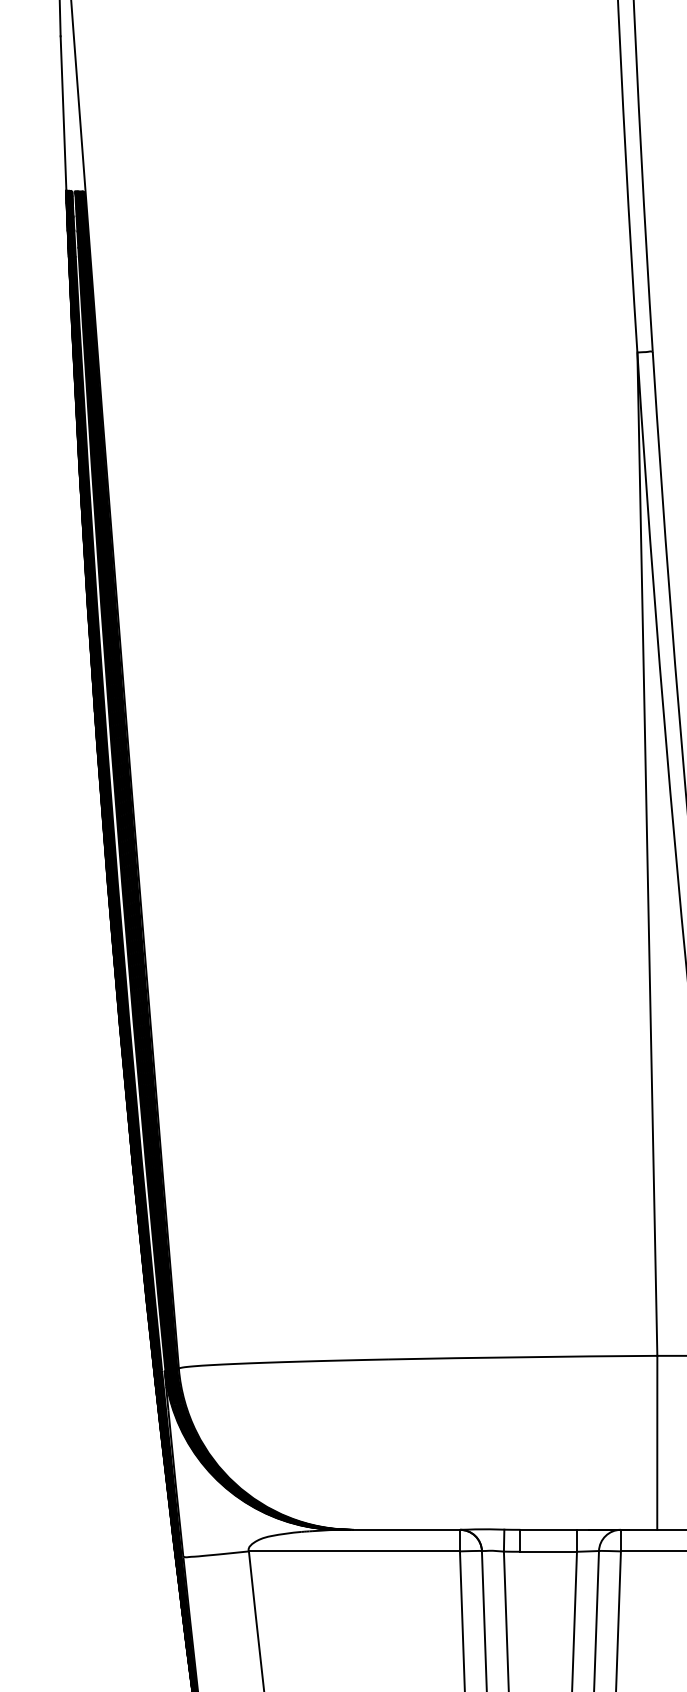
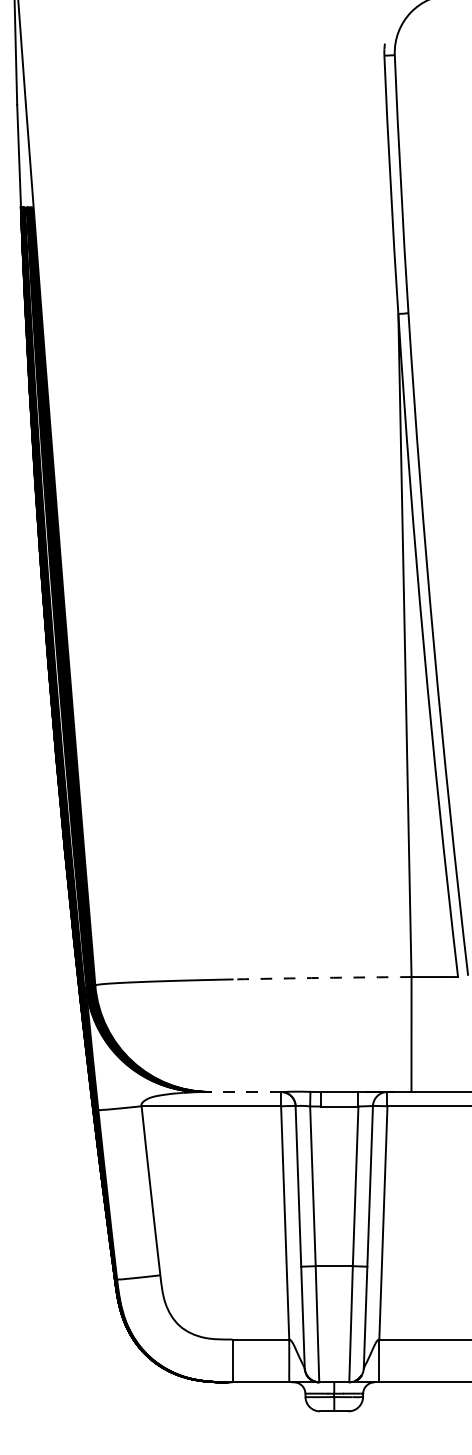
arc: (522, 1356) -> (322, 977), solid -> dashed
line: (406, 1530) -> (245, 1092), solid -> dashed

